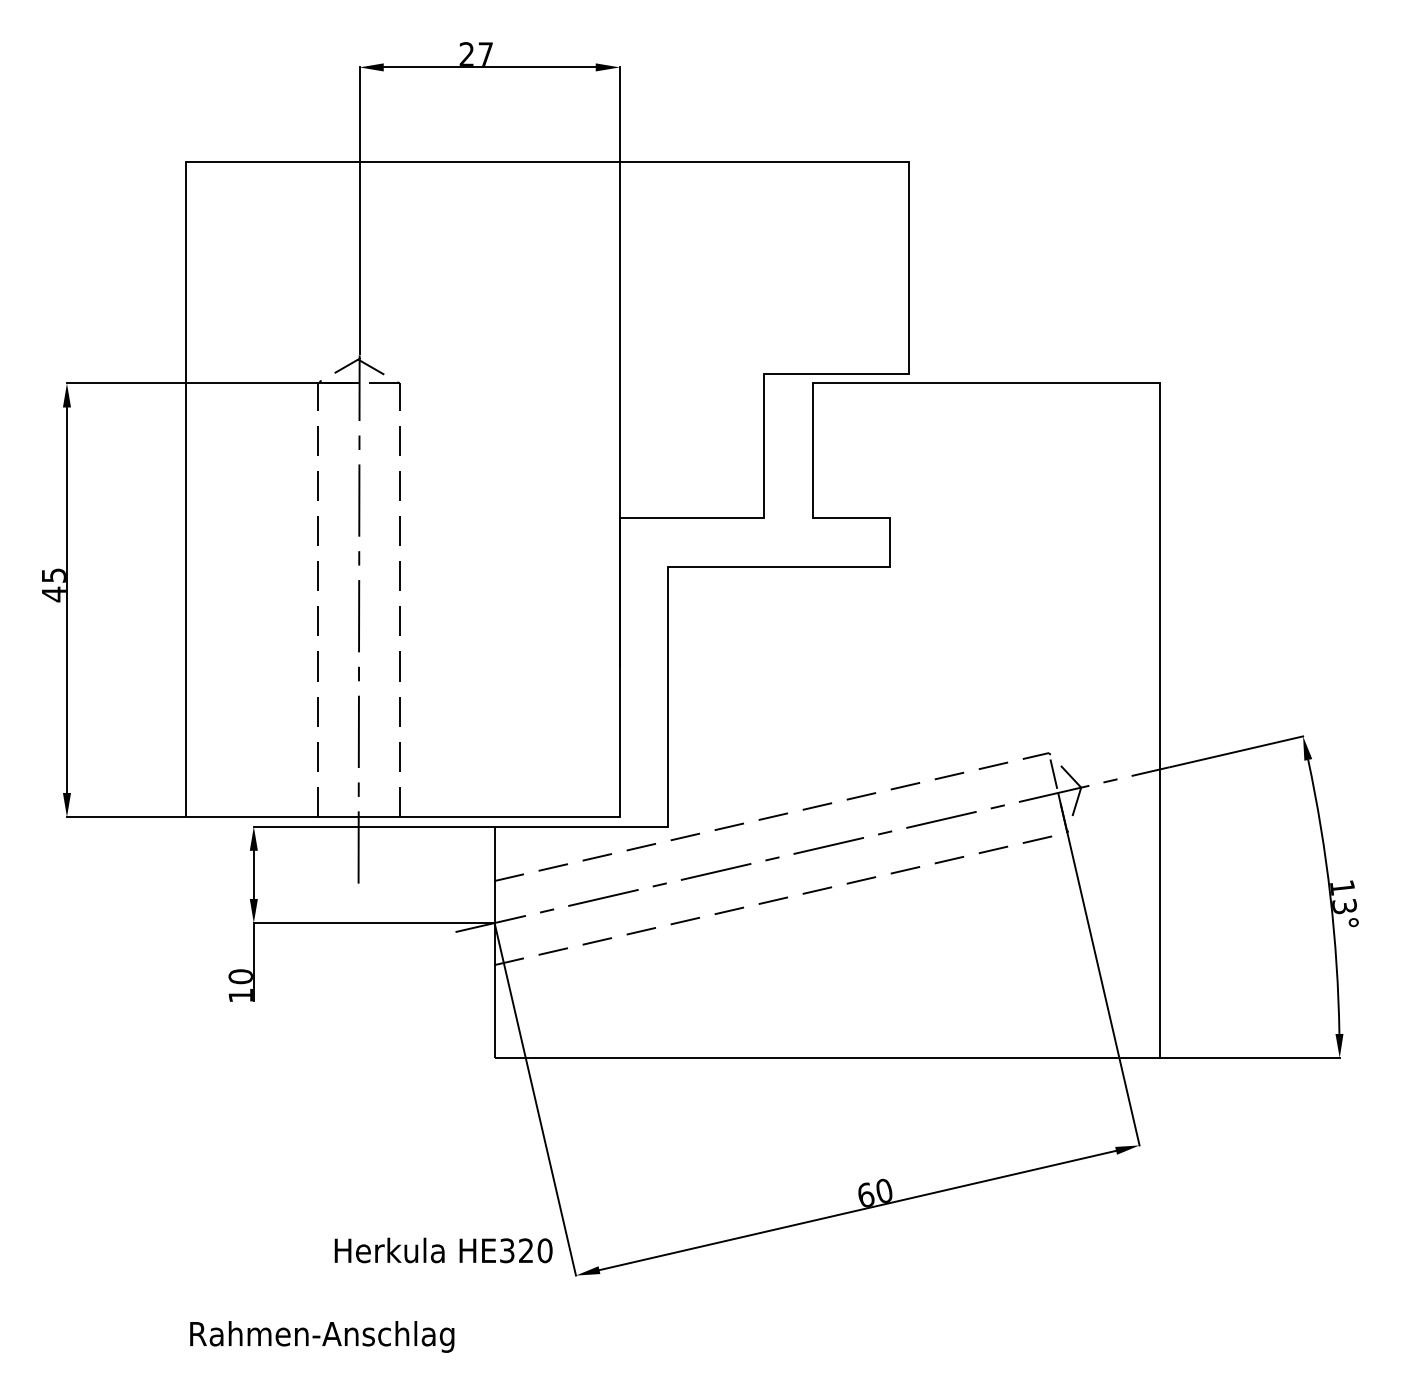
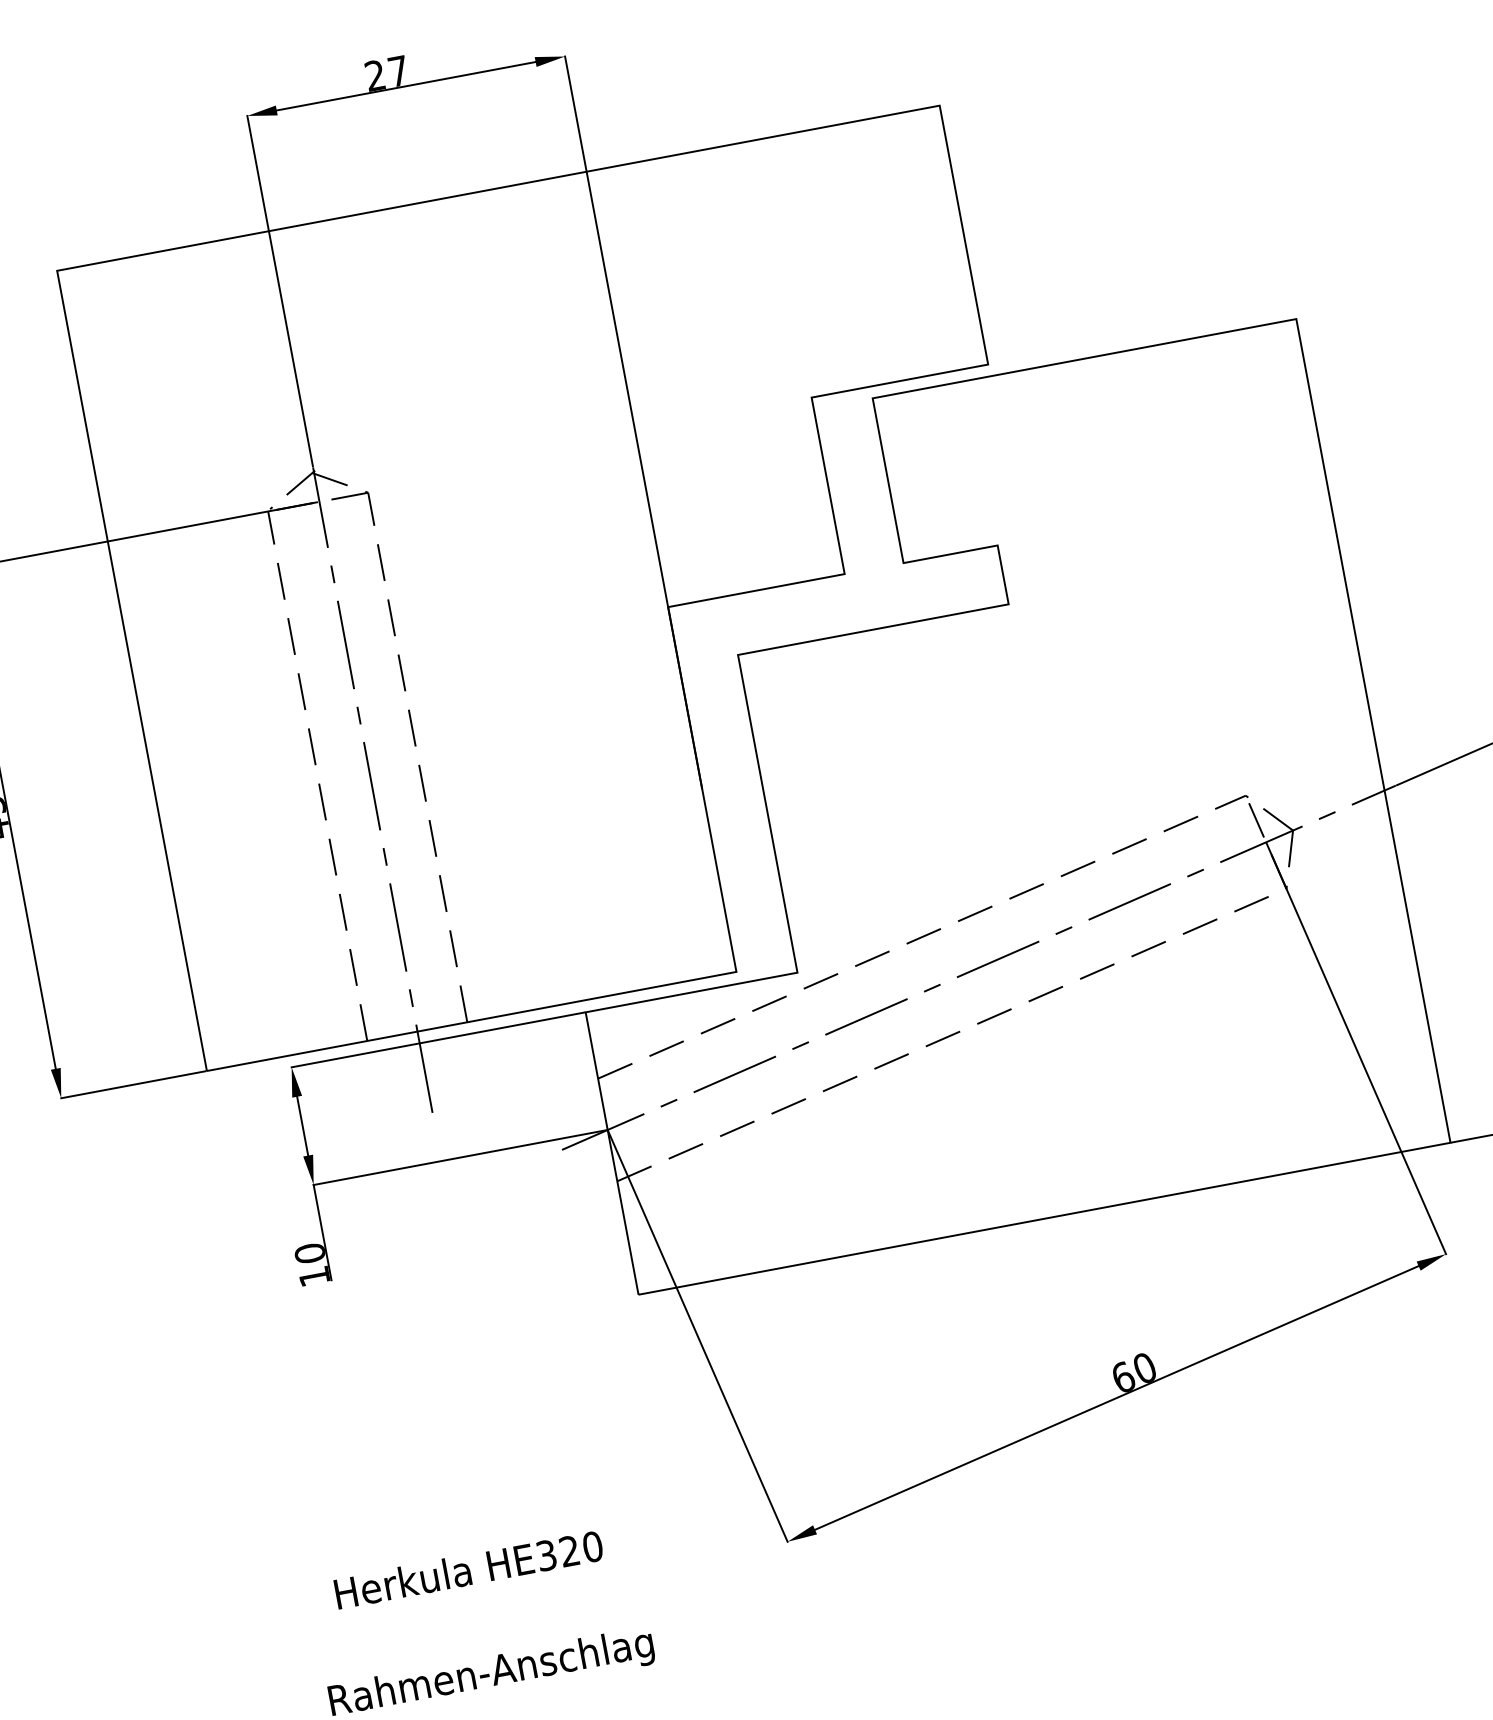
text: (443, 1250) -> (468, 1569), moved

